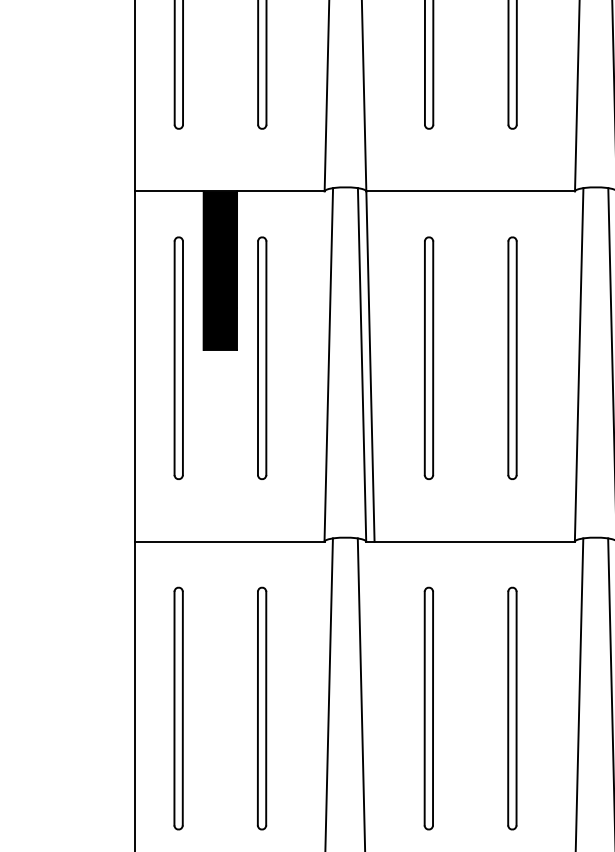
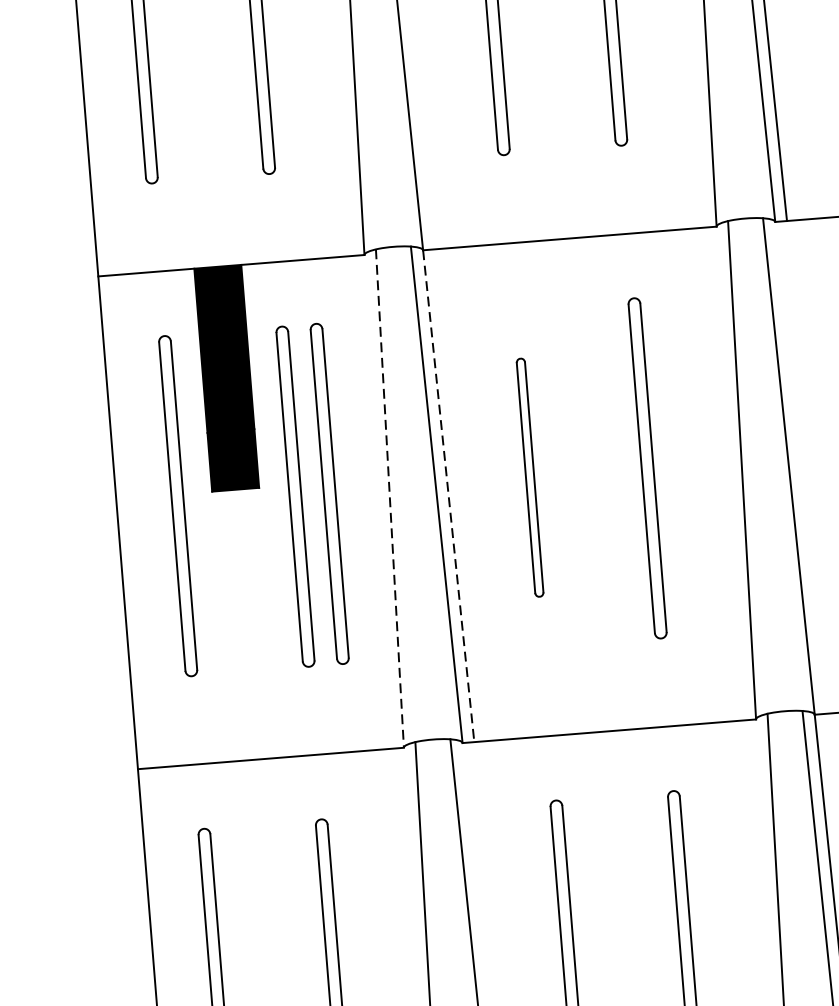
part: (286, 357) -> (329, 492), added
part: (428, 357) -> (529, 476), size x0.7
line: (328, 364) -> (389, 497), solid -> dashed
line: (370, 367) -> (448, 497), solid -> dashed

